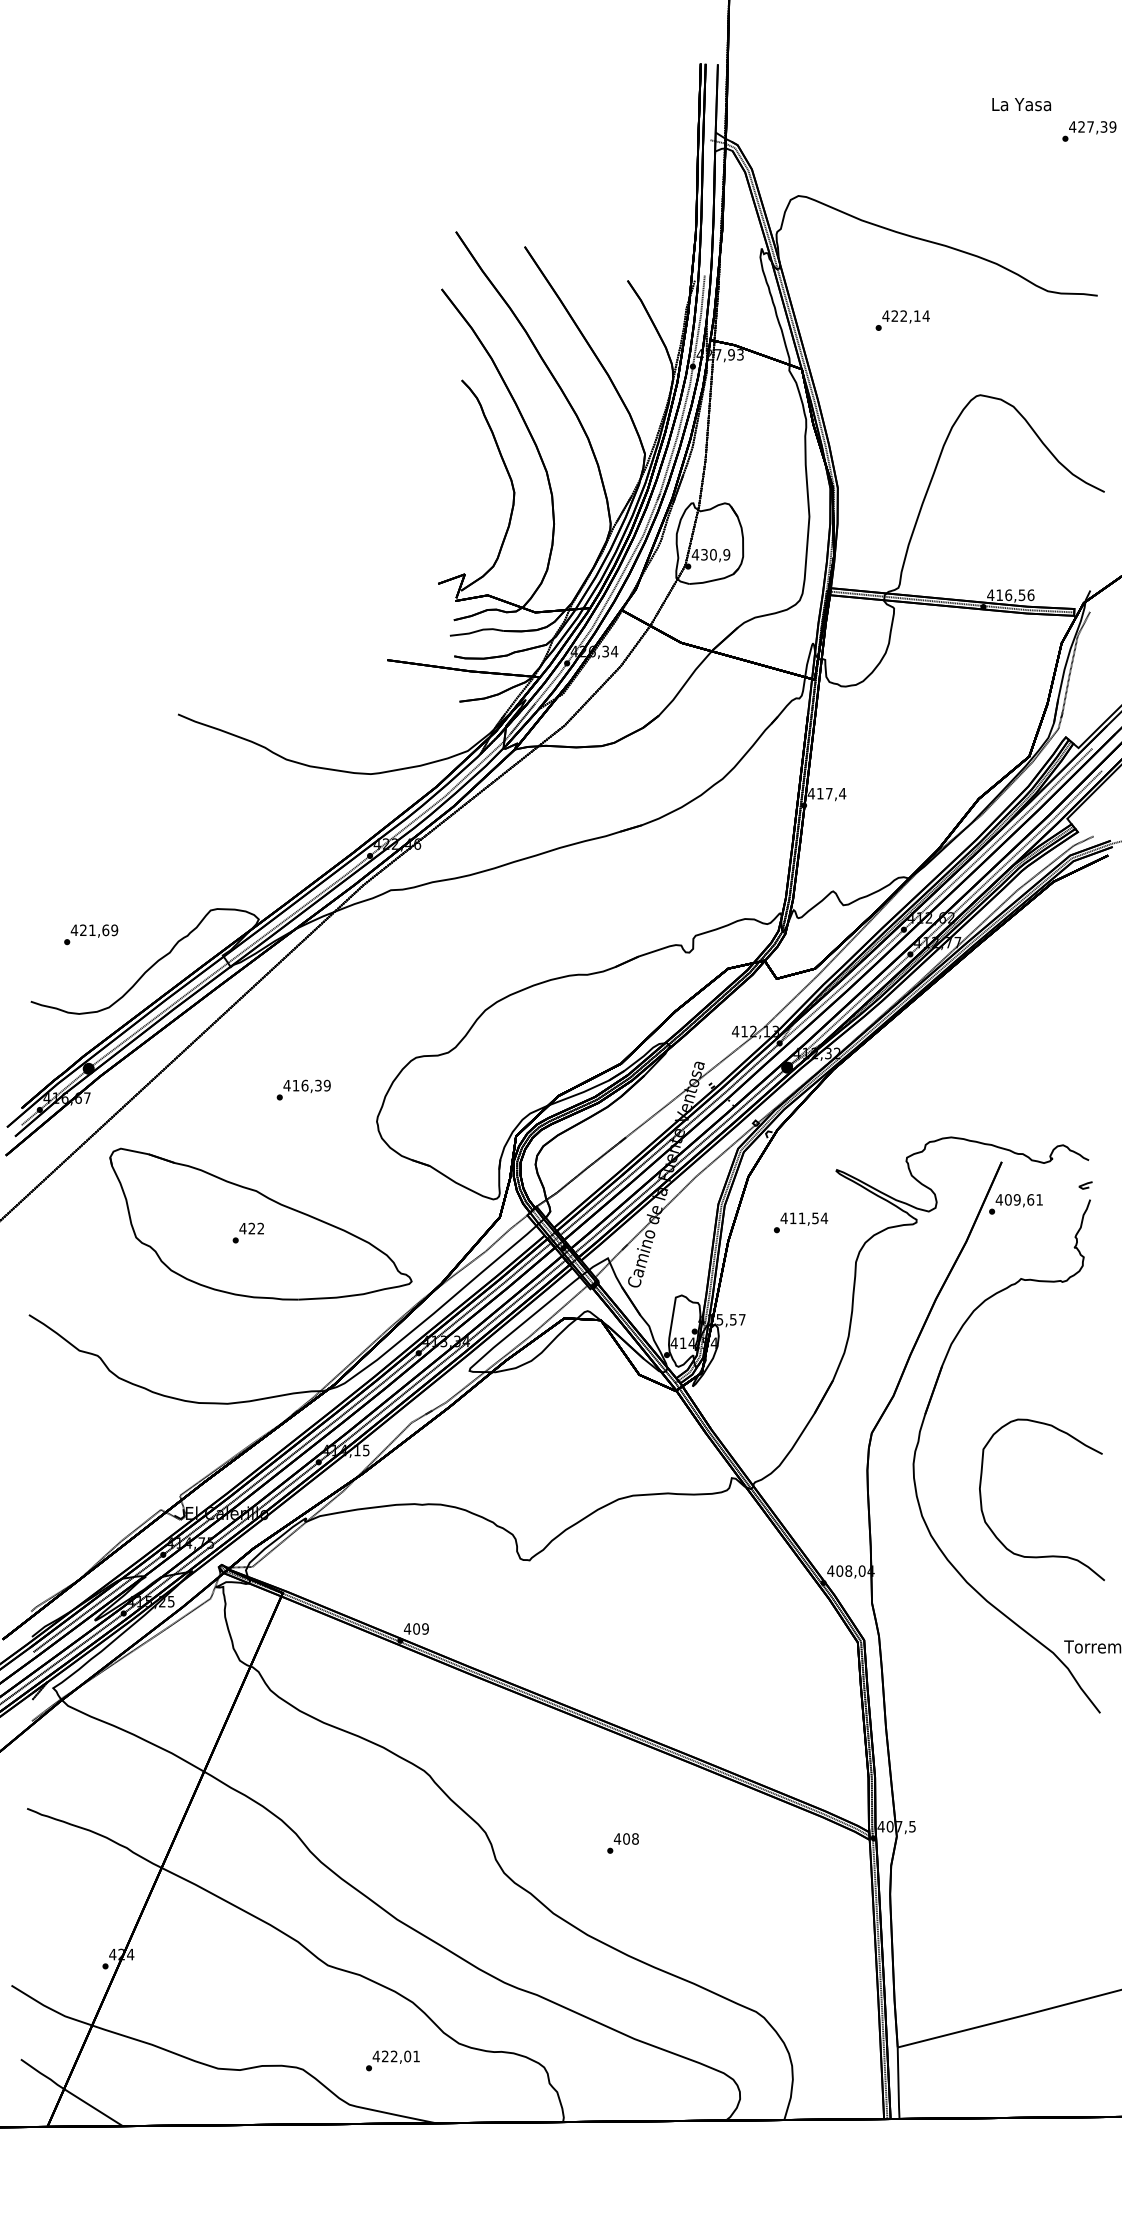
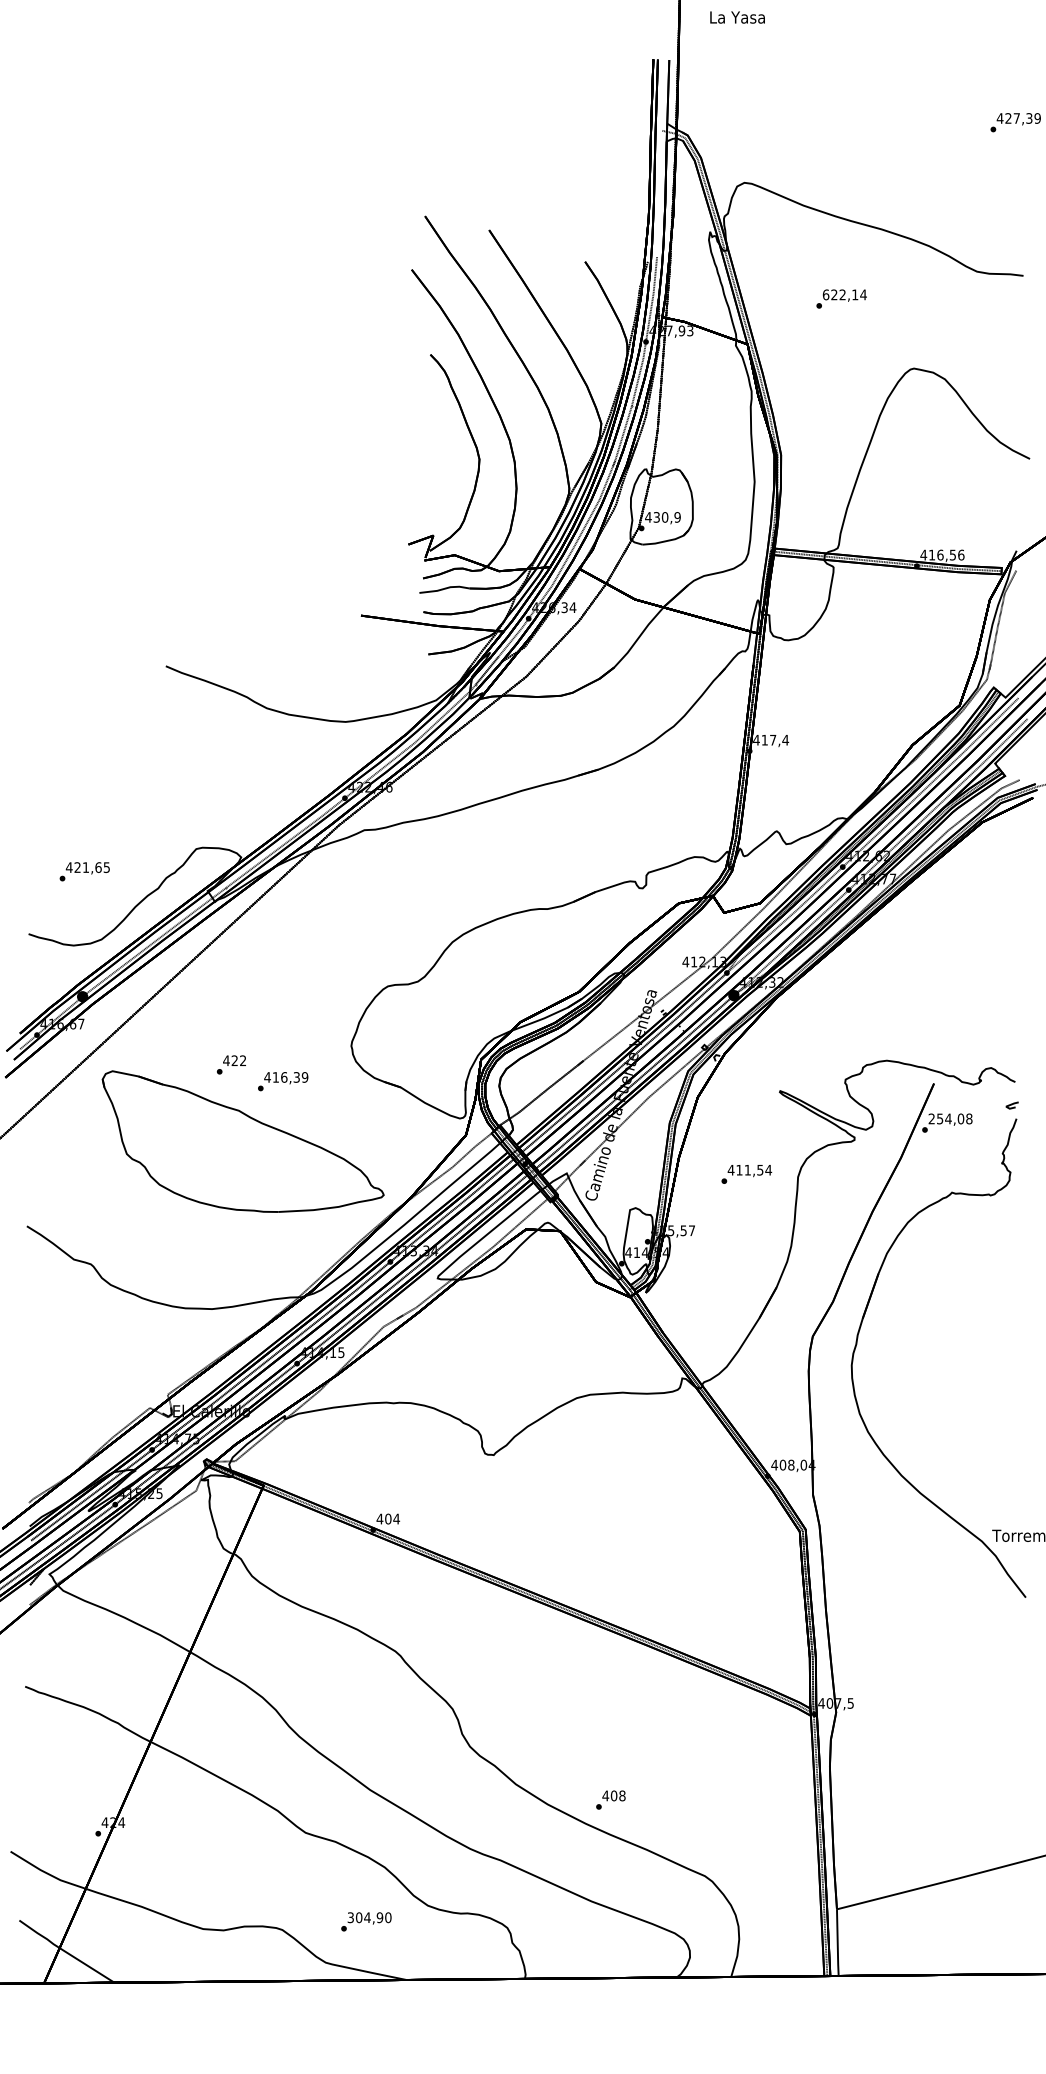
text: (1021, 104) -> (737, 17), moved
text: (885, 315) -> (825, 294), 422,14 -> 622,14
text: (114, 930) -> (106, 867), 421,69 -> 421,65
text: (304, 1090) -> (283, 1081), moved
text: (1019, 1199) -> (950, 1118), 409,61 -> 254,08
text: (800, 1222) -> (746, 1174), moved
text: (248, 1232) -> (231, 1064), moved
curve: (1045, 1555) -> (974, 1450), removed
text: (425, 1628) -> (396, 1518), 409 -> 404
text: (622, 1842) -> (610, 1799), moved
text: (396, 2056) -> (369, 1917), 422,01 -> 304,90

